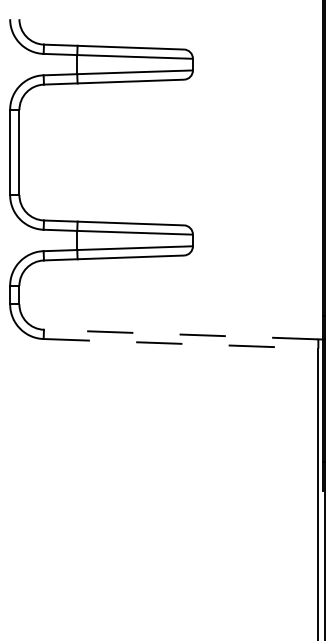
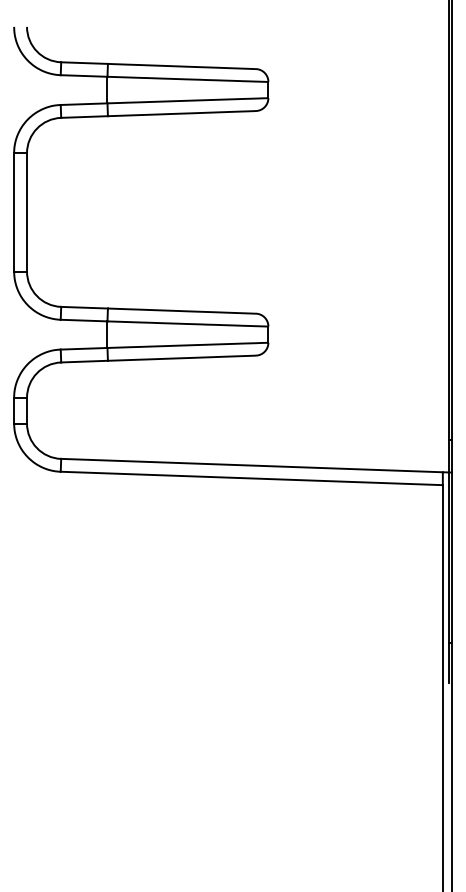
line: (180, 334) -> (251, 465), dashed -> solid
line: (181, 343) -> (252, 477), dashed -> solid

